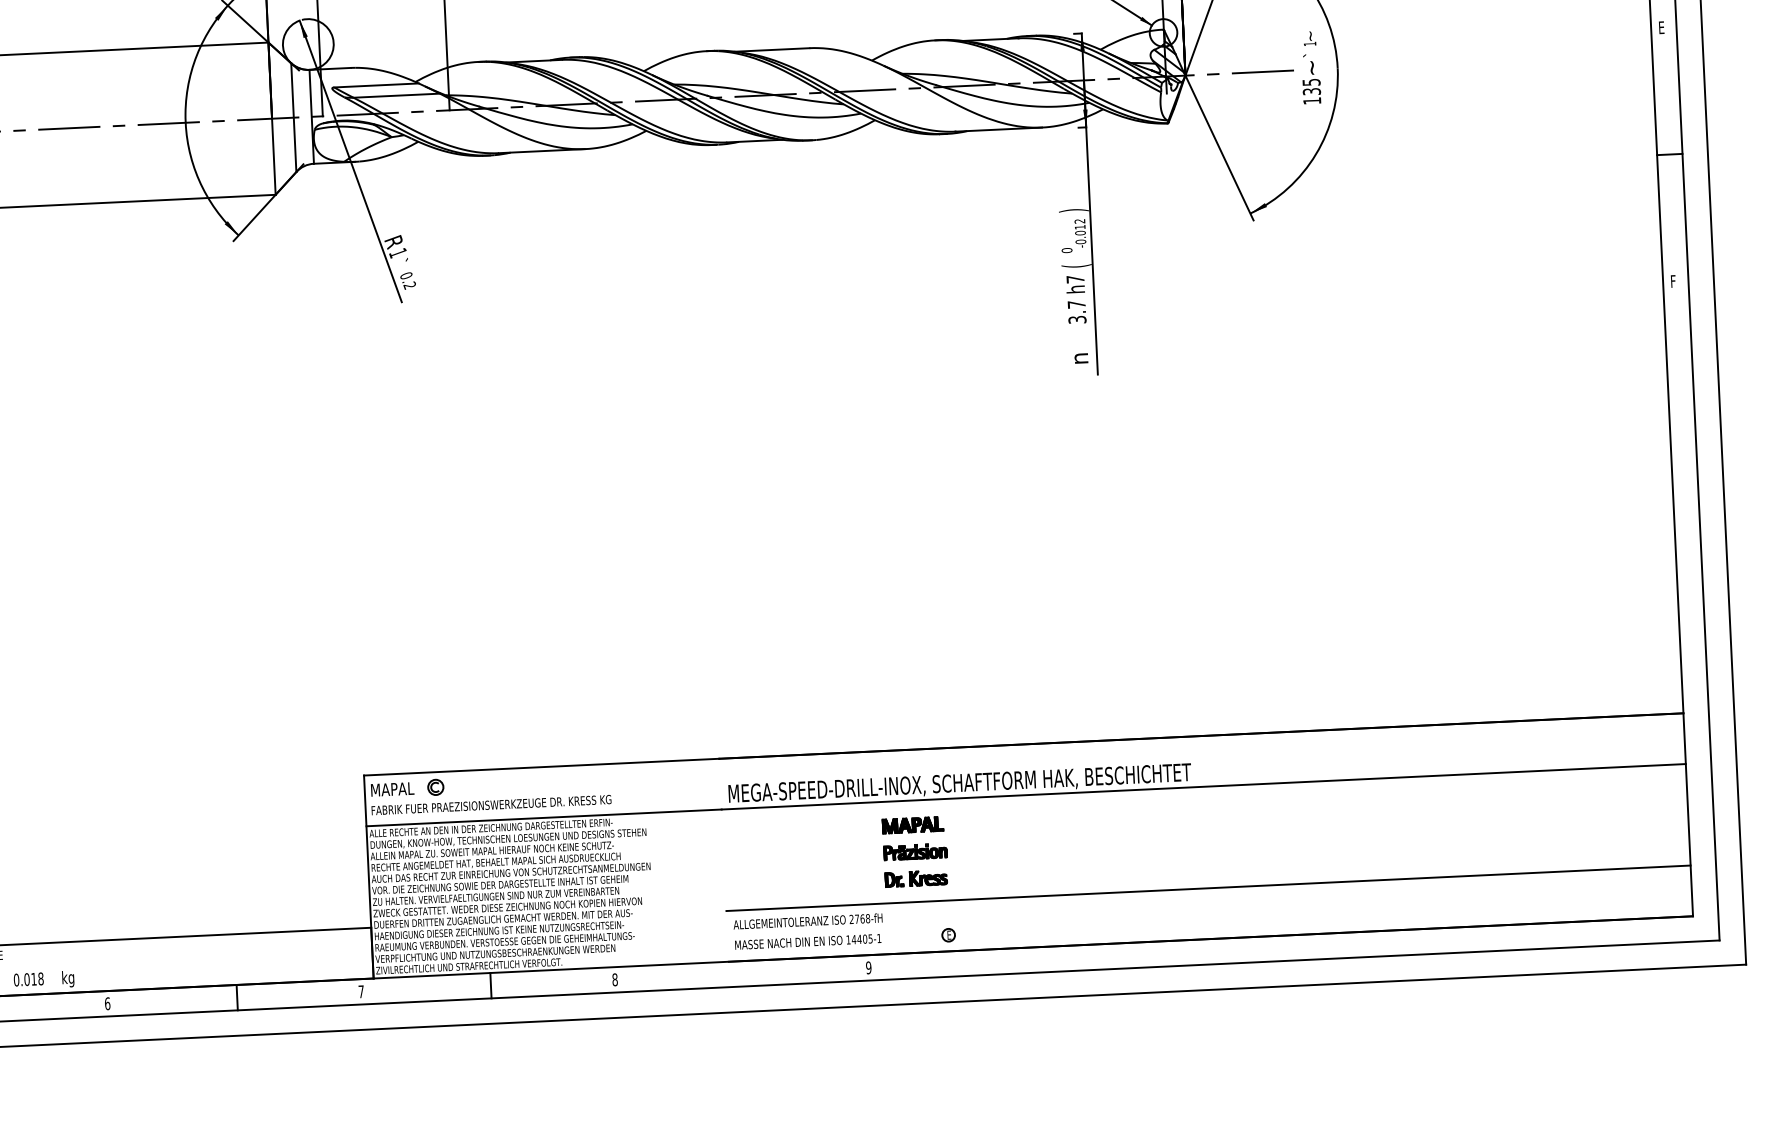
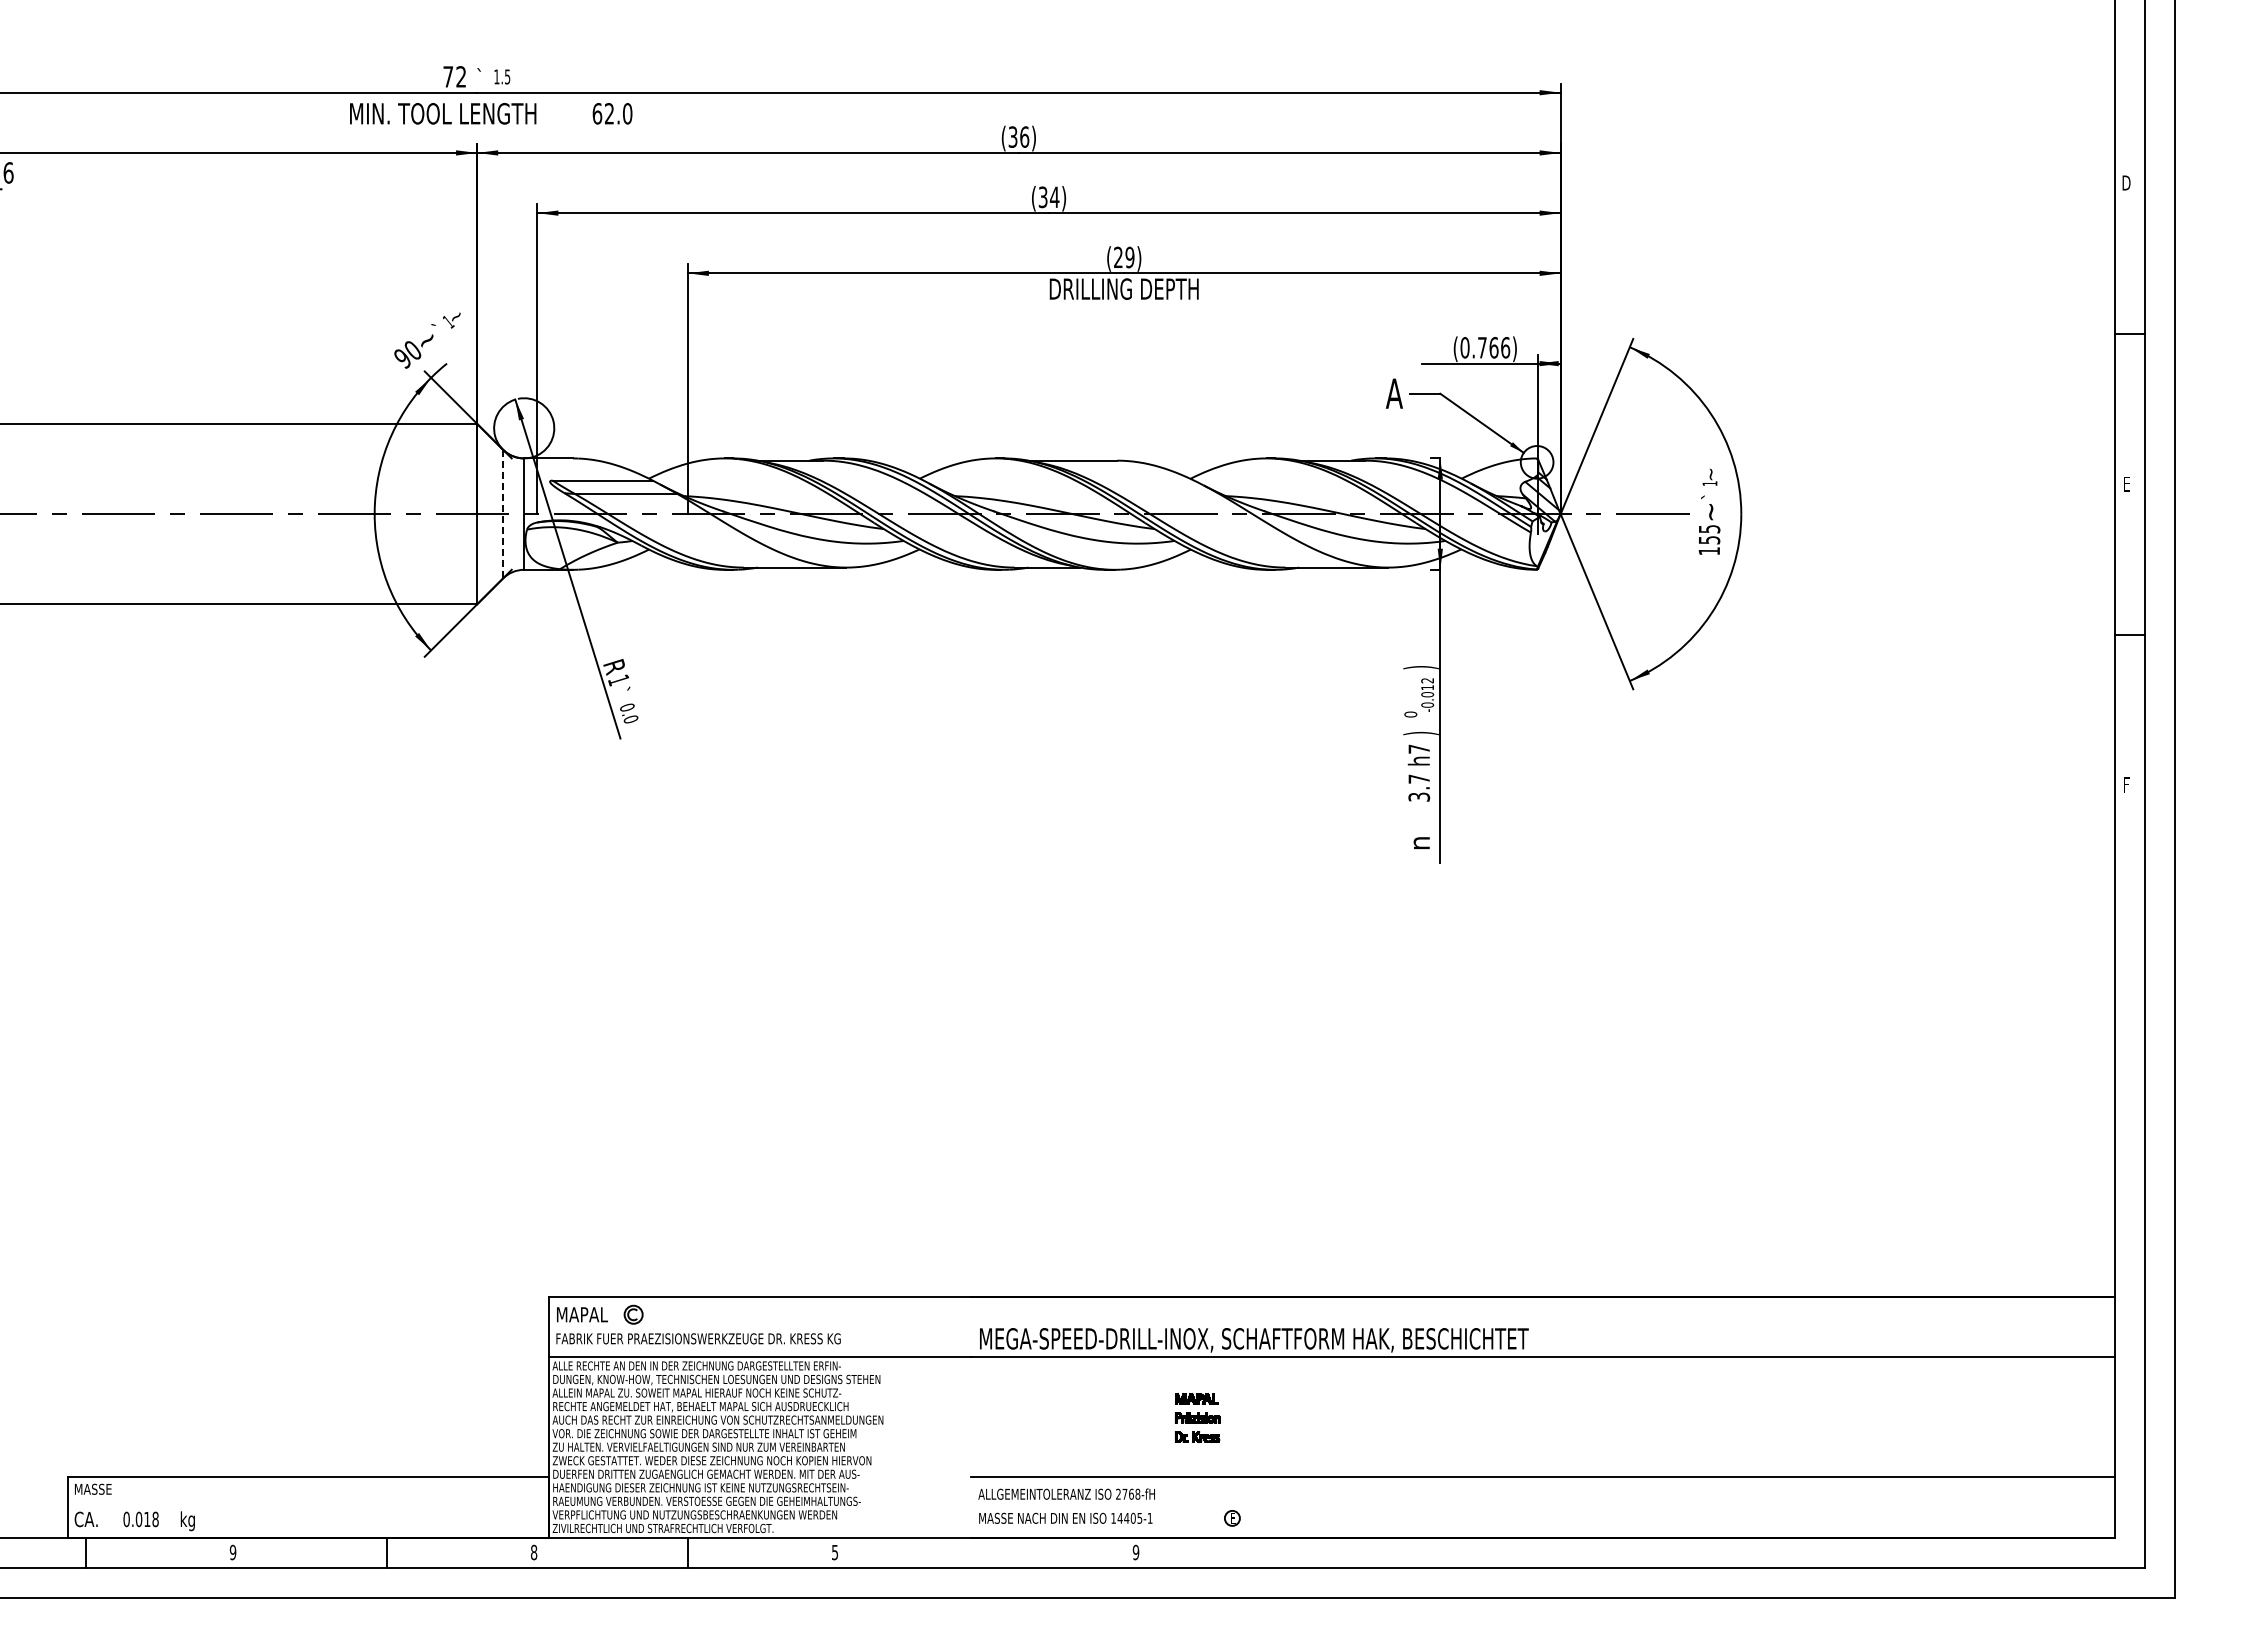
text: (1311, 91) -> (1708, 539), 135 -> 155
line: (293, 118) -> (502, 514), solid -> dashed
text: (1076, 266) -> (1420, 733), ( -> )
text: (409, 285) -> (630, 719), 0.2 -> 0.0
part: (915, 851) -> (1197, 1417), size x0.6
text: (615, 979) -> (835, 1552), 8 -> 5
text: (361, 991) -> (534, 1552), 7 -> 8
text: (107, 1003) -> (232, 1552), 6 -> 9

